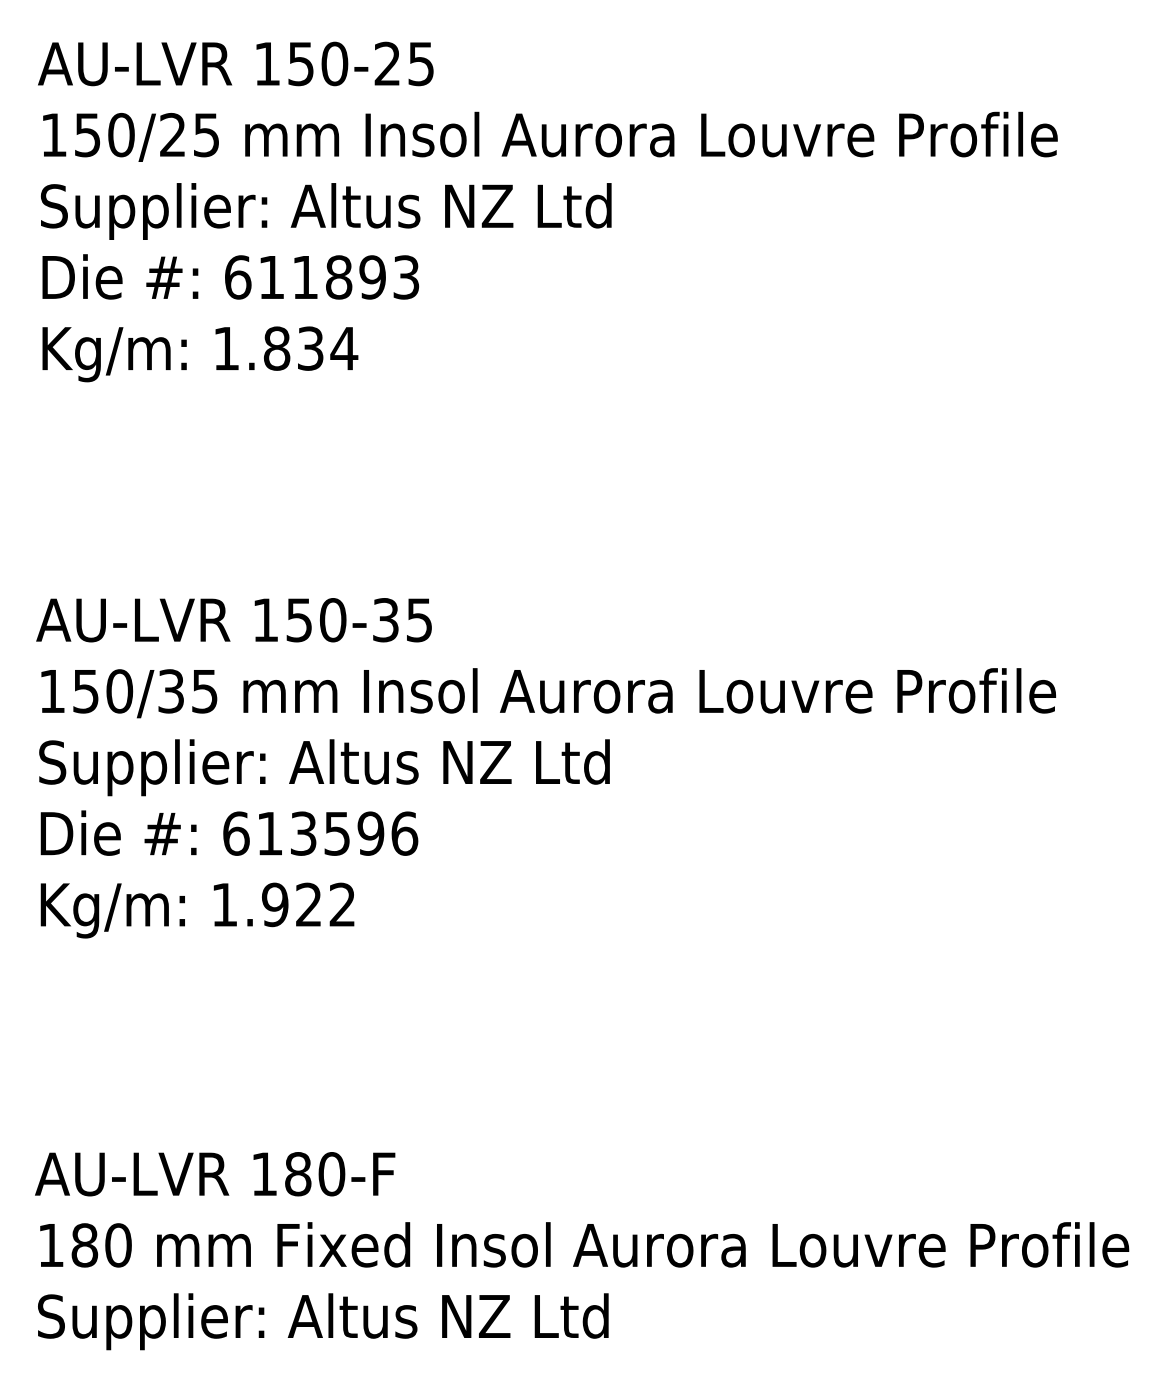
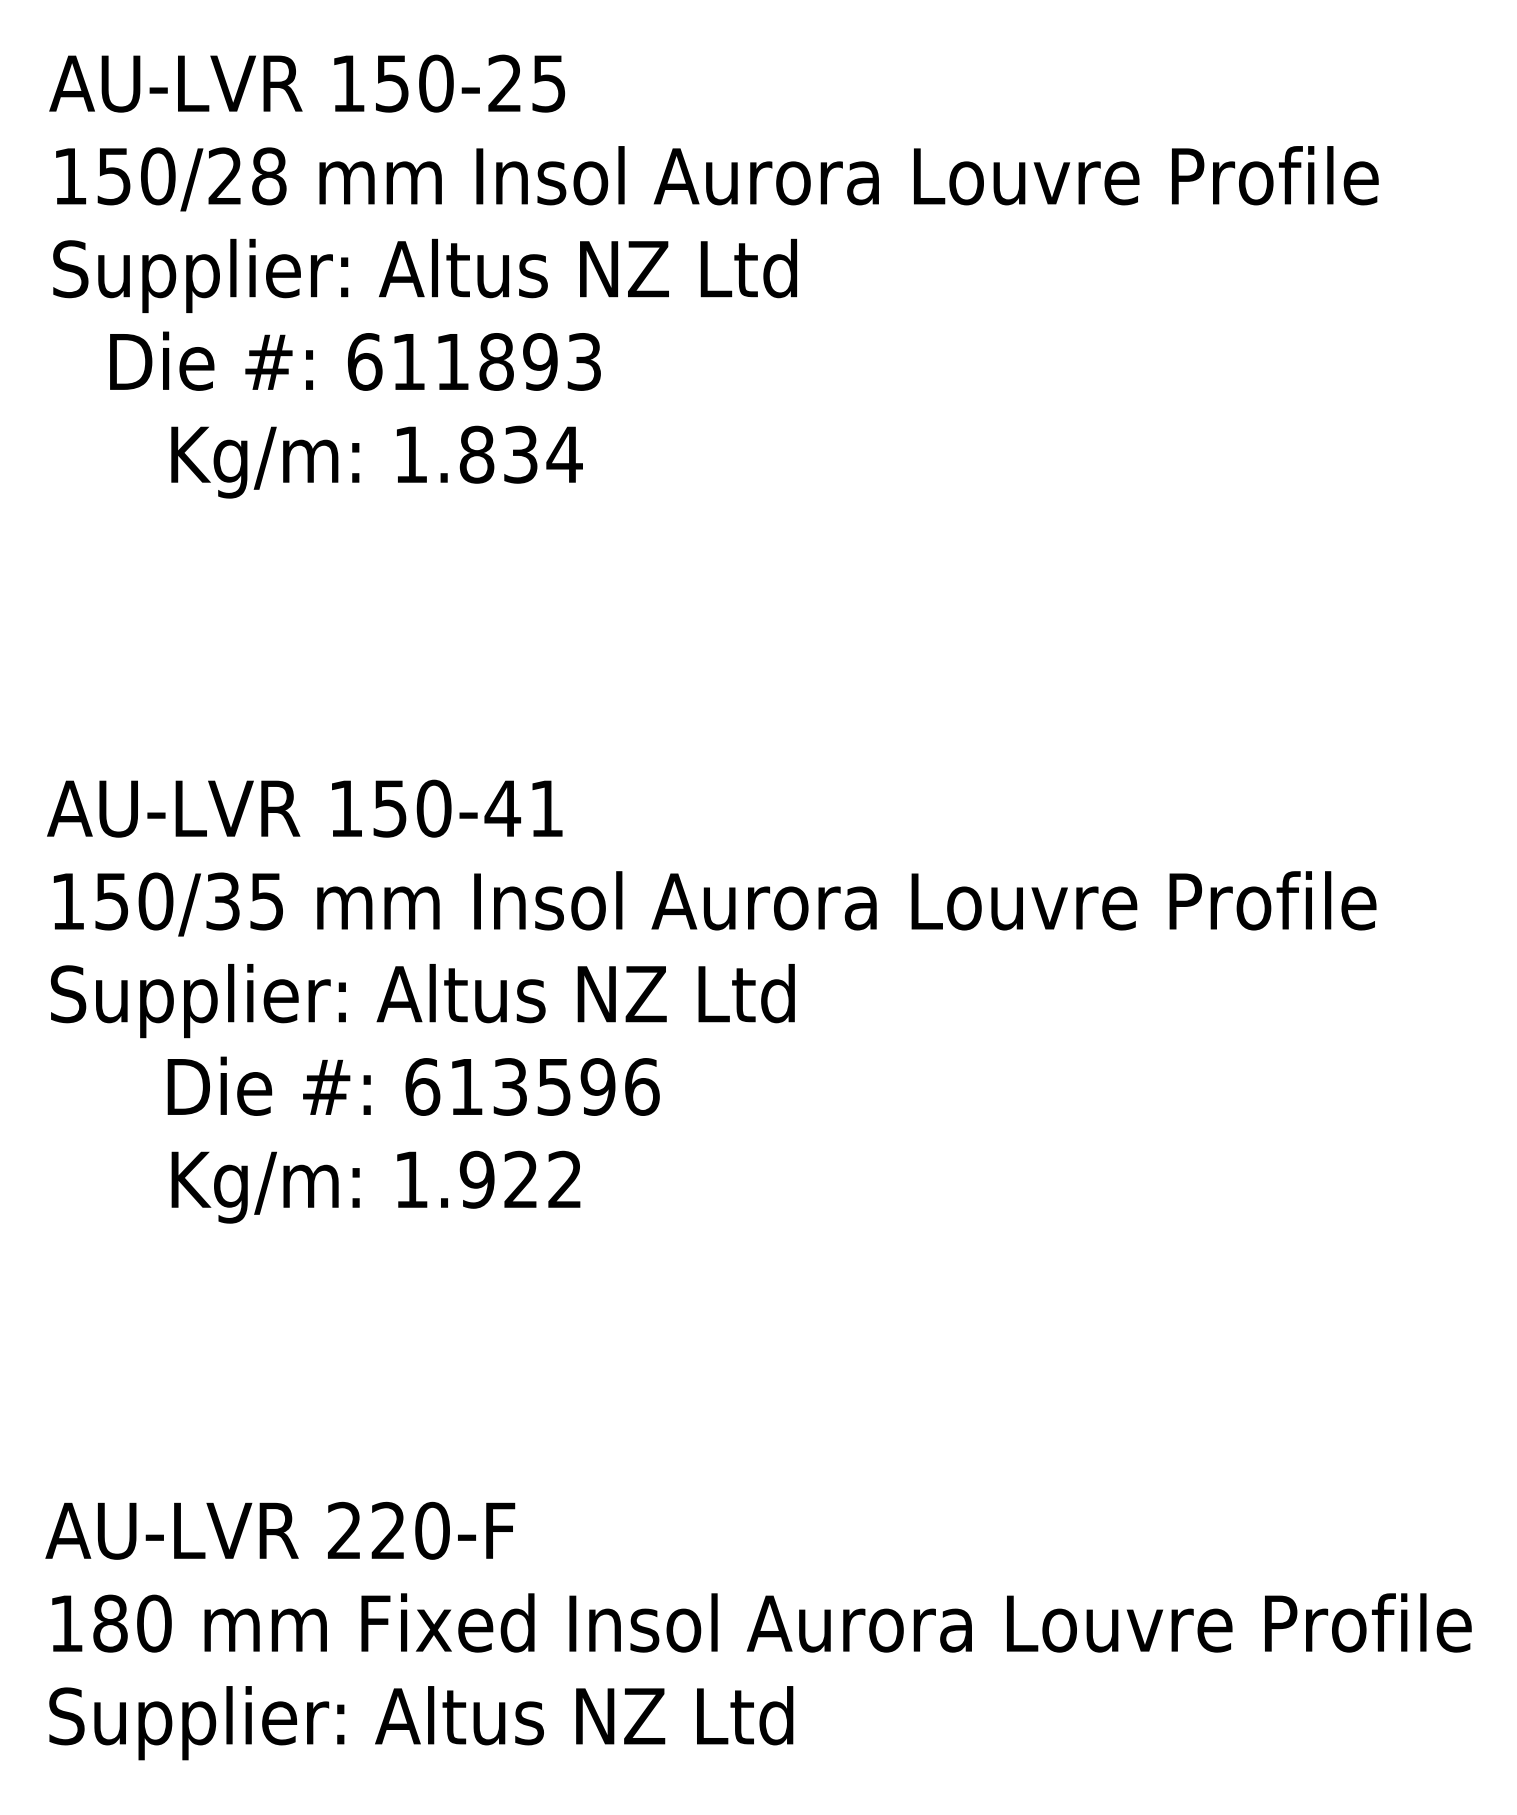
text: (206, 134) -> (269, 175), 150/25 -> 150/28
text: (230, 276) -> (355, 360), moved
text: (200, 354) -> (377, 462), moved
text: (401, 620) -> (523, 809), 150-35 -> 150-41
text: (229, 832) -> (413, 1085), moved
text: (197, 910) -> (375, 1187), moved
text: (281, 1174) -> (366, 1531), 180-F -> 220-F

